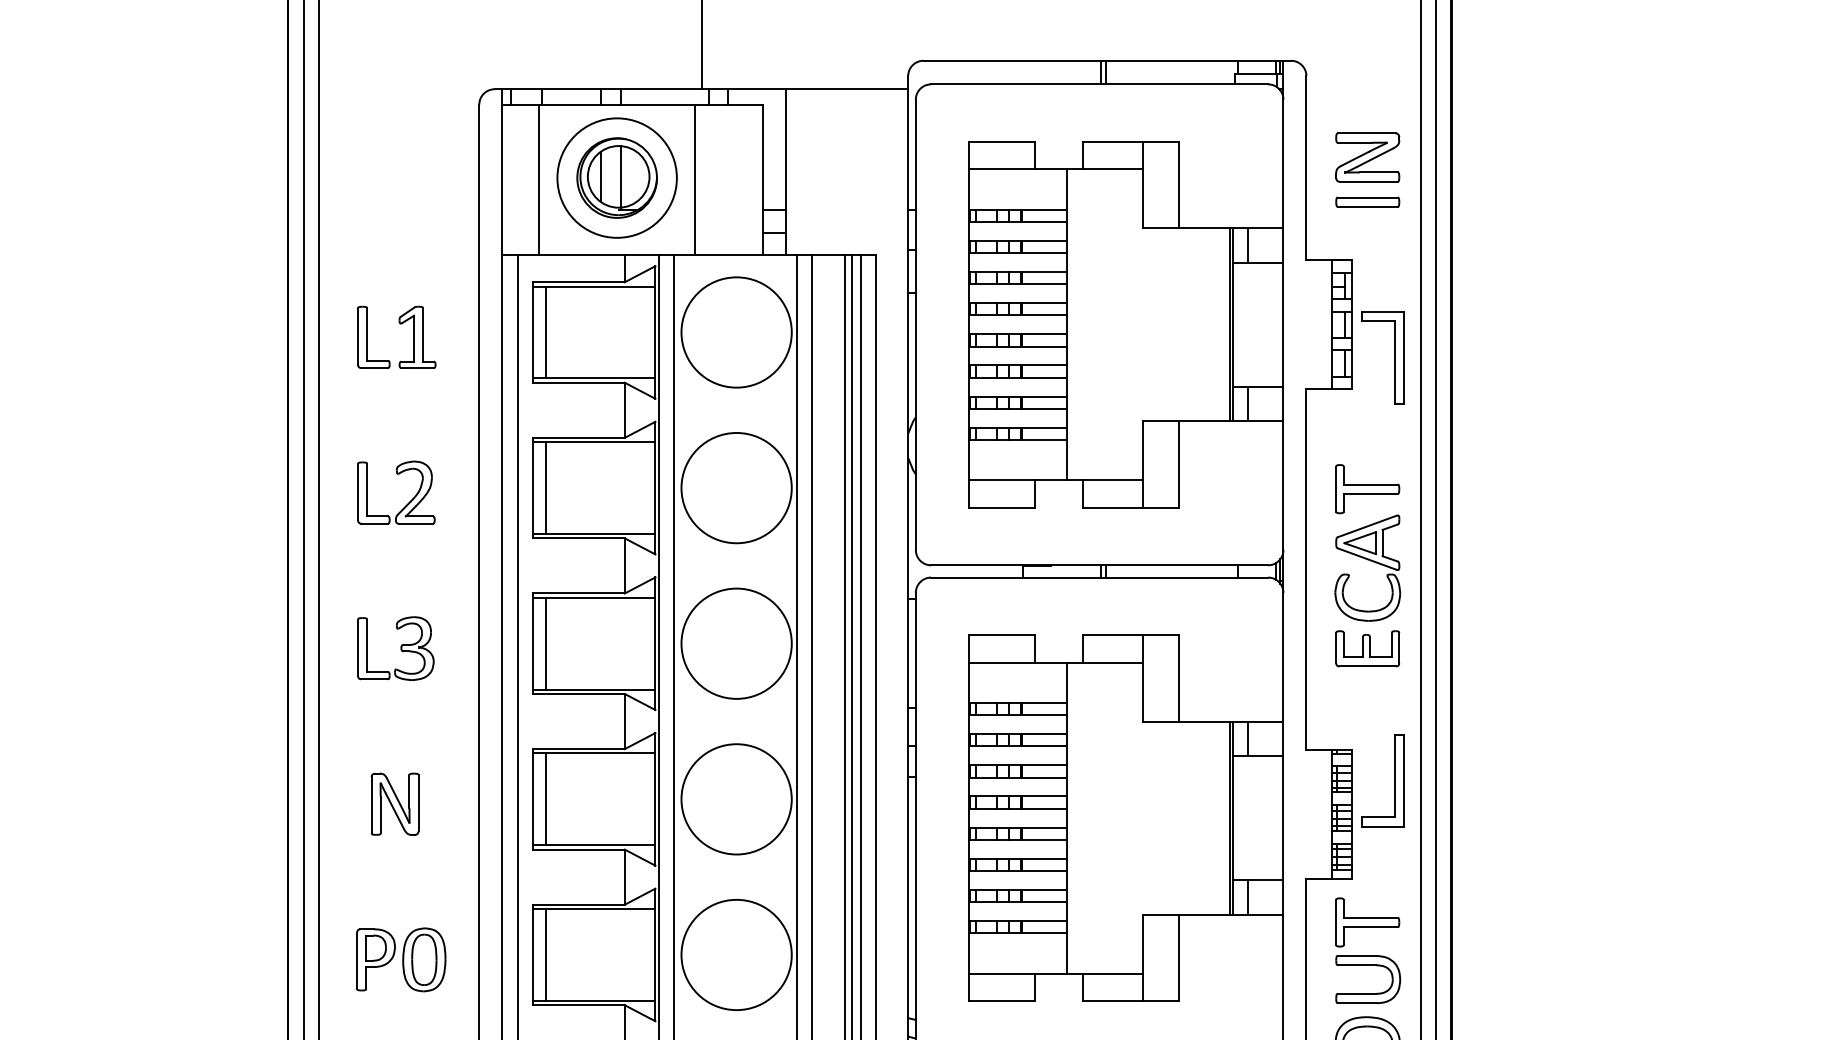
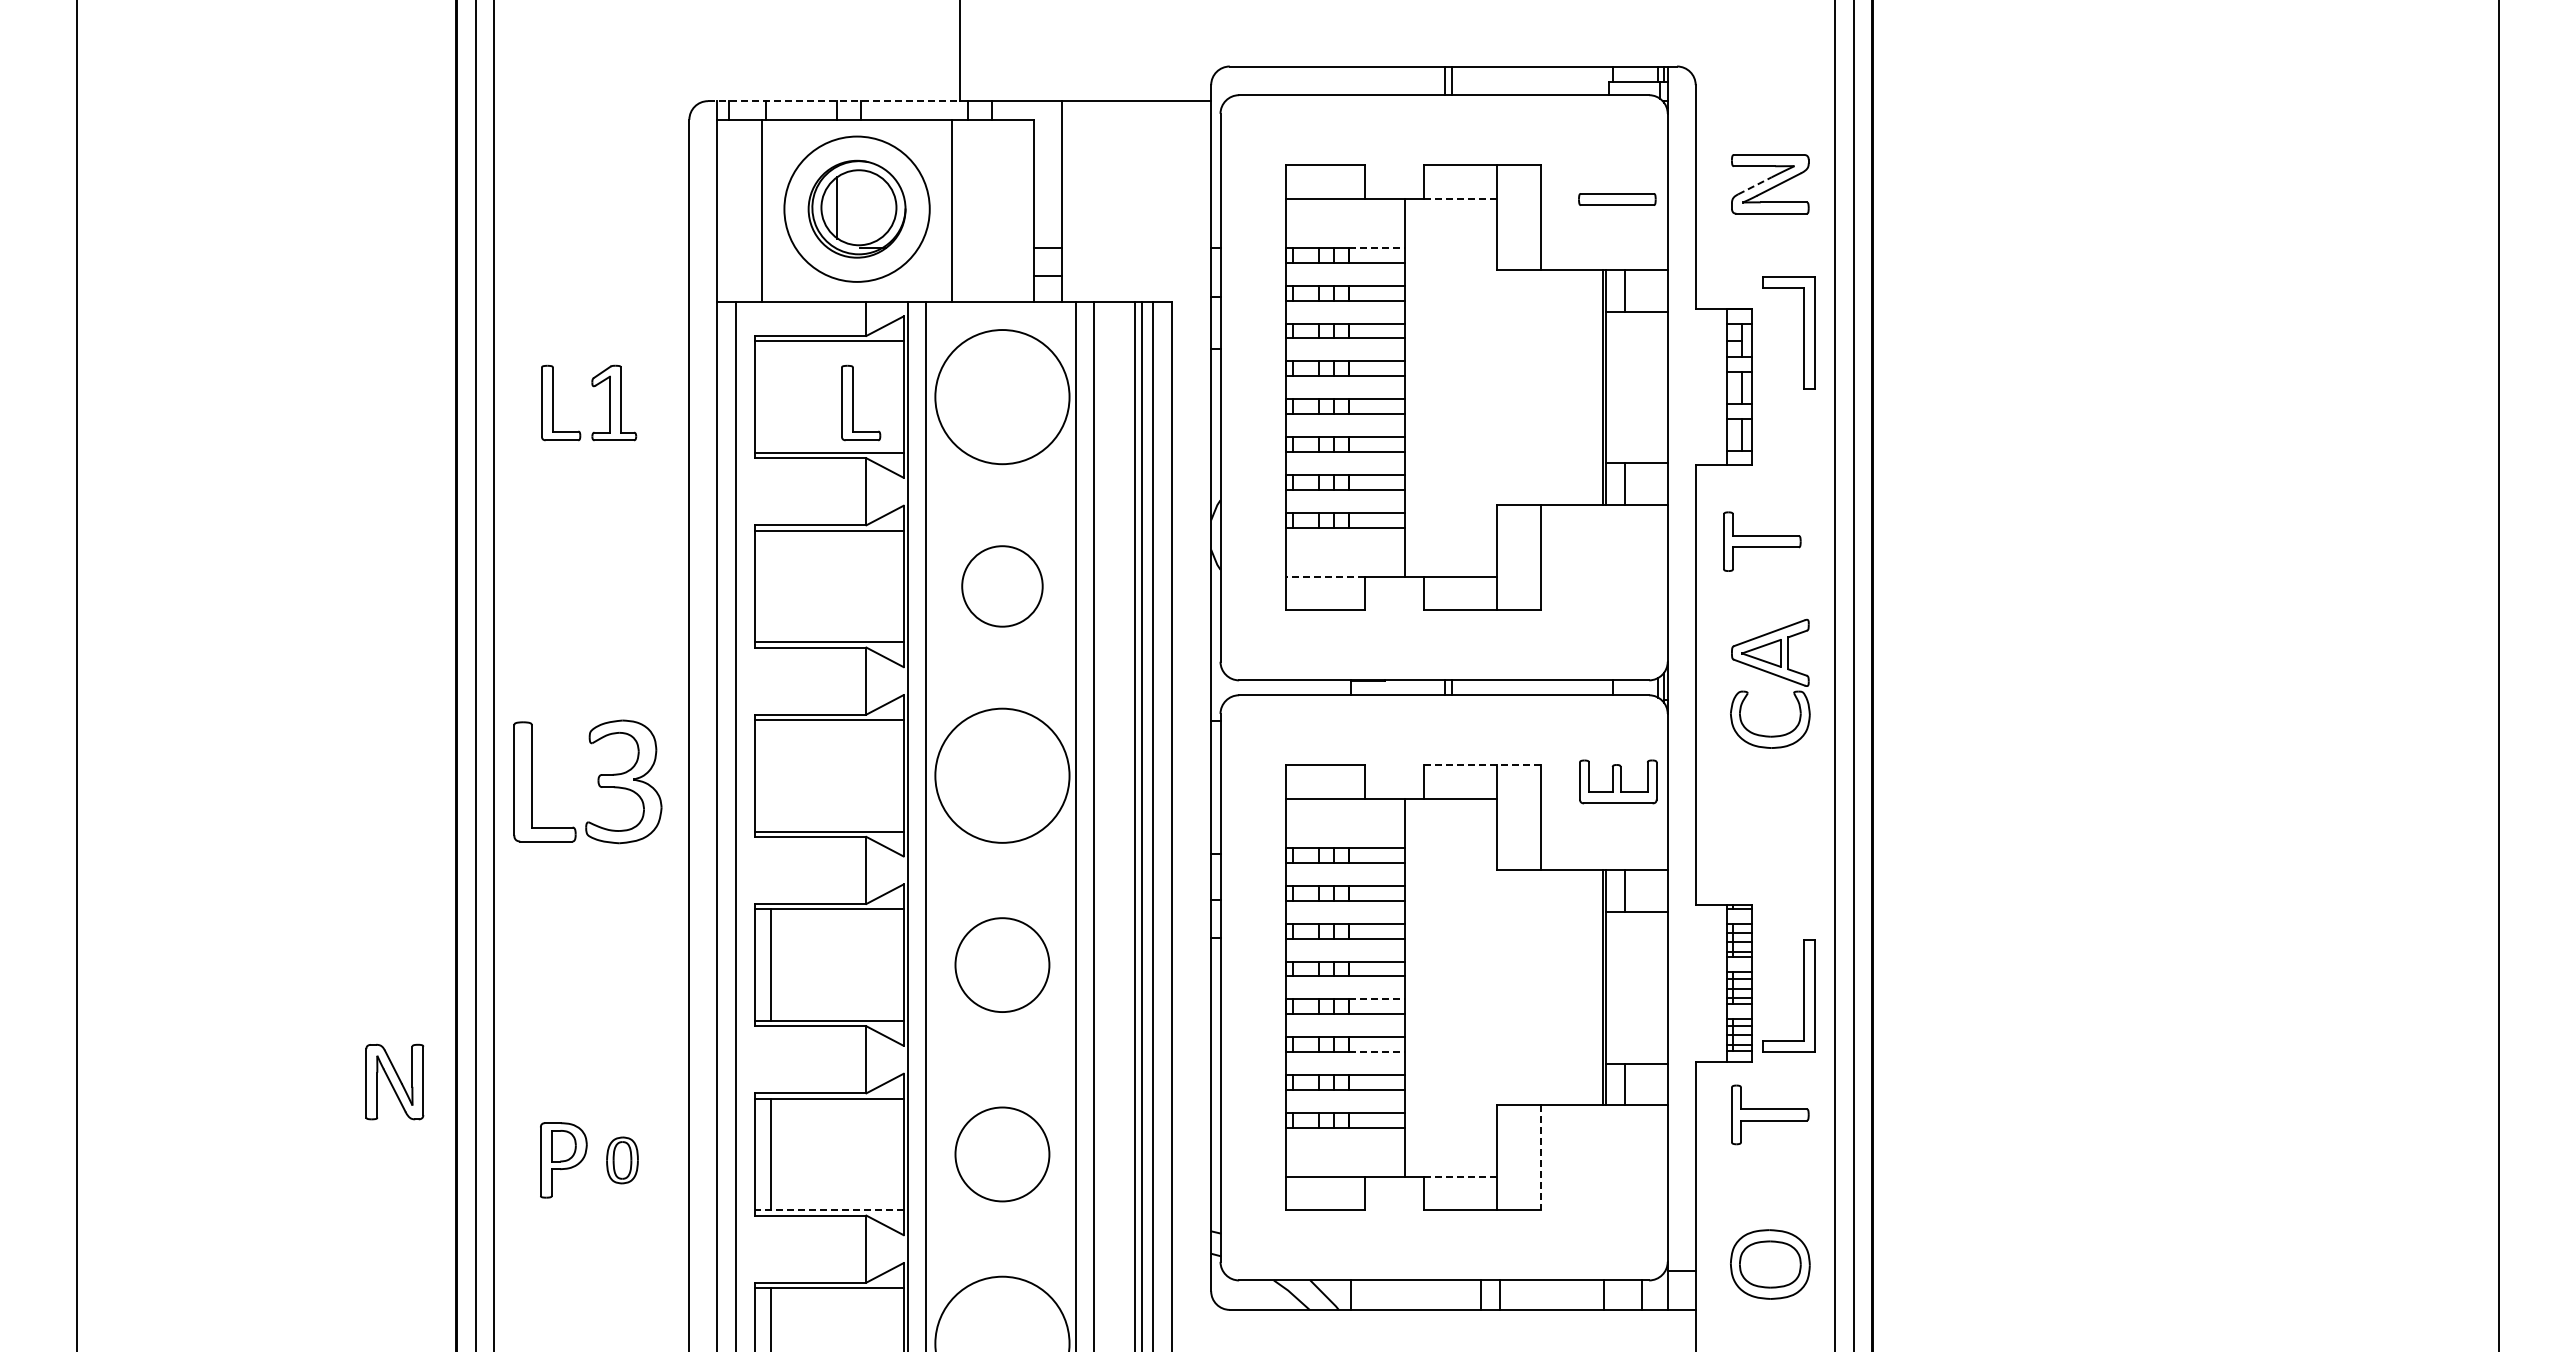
line: (598, 89) -> (834, 101), solid -> dashed
line: (1354, 158) -> (1754, 185), solid -> dashed
line: (1113, 169) -> (1460, 198), solid -> dashed
line: (620, 176) -> (861, 207), removed
part: (1367, 202) -> (1617, 199), moved
line: (1044, 209) -> (1377, 247), solid -> dashed
line: (546, 332) -> (771, 397), removed
part: (614, 336) -> (853, 402), added
part: (1395, 357) -> (1803, 332), moved
line: (1002, 479) -> (1325, 576), solid -> dashed
line: (546, 488) -> (771, 586), removed
circle: (736, 488) -> (1002, 586), size x0.6
part: (1367, 488) -> (1762, 541), moved
part: (407, 502) -> (602, 604), removed
line: (1132, 635) -> (1483, 765), solid -> dashed
line: (546, 643) -> (771, 775), removed
part: (395, 648) -> (587, 781), size x1.6
part: (1367, 648) -> (1618, 781), moved
part: (1395, 779) -> (1803, 995), moved
circle: (736, 799) -> (1002, 965), size x0.7
part: (394, 803) -> (394, 1081), moved
line: (1044, 827) -> (1377, 999), solid -> dashed
line: (1044, 871) -> (1377, 1052), solid -> dashed
circle: (736, 955) -> (1002, 1154), size x0.7
line: (1179, 957) -> (1541, 1157), solid -> dashed
part: (424, 959) -> (622, 1160), size x0.6
part: (1367, 965) -> (1770, 1167), removed
line: (1112, 973) -> (1459, 1177), solid -> dashed
line: (594, 1001) -> (829, 1210), solid -> dashed

